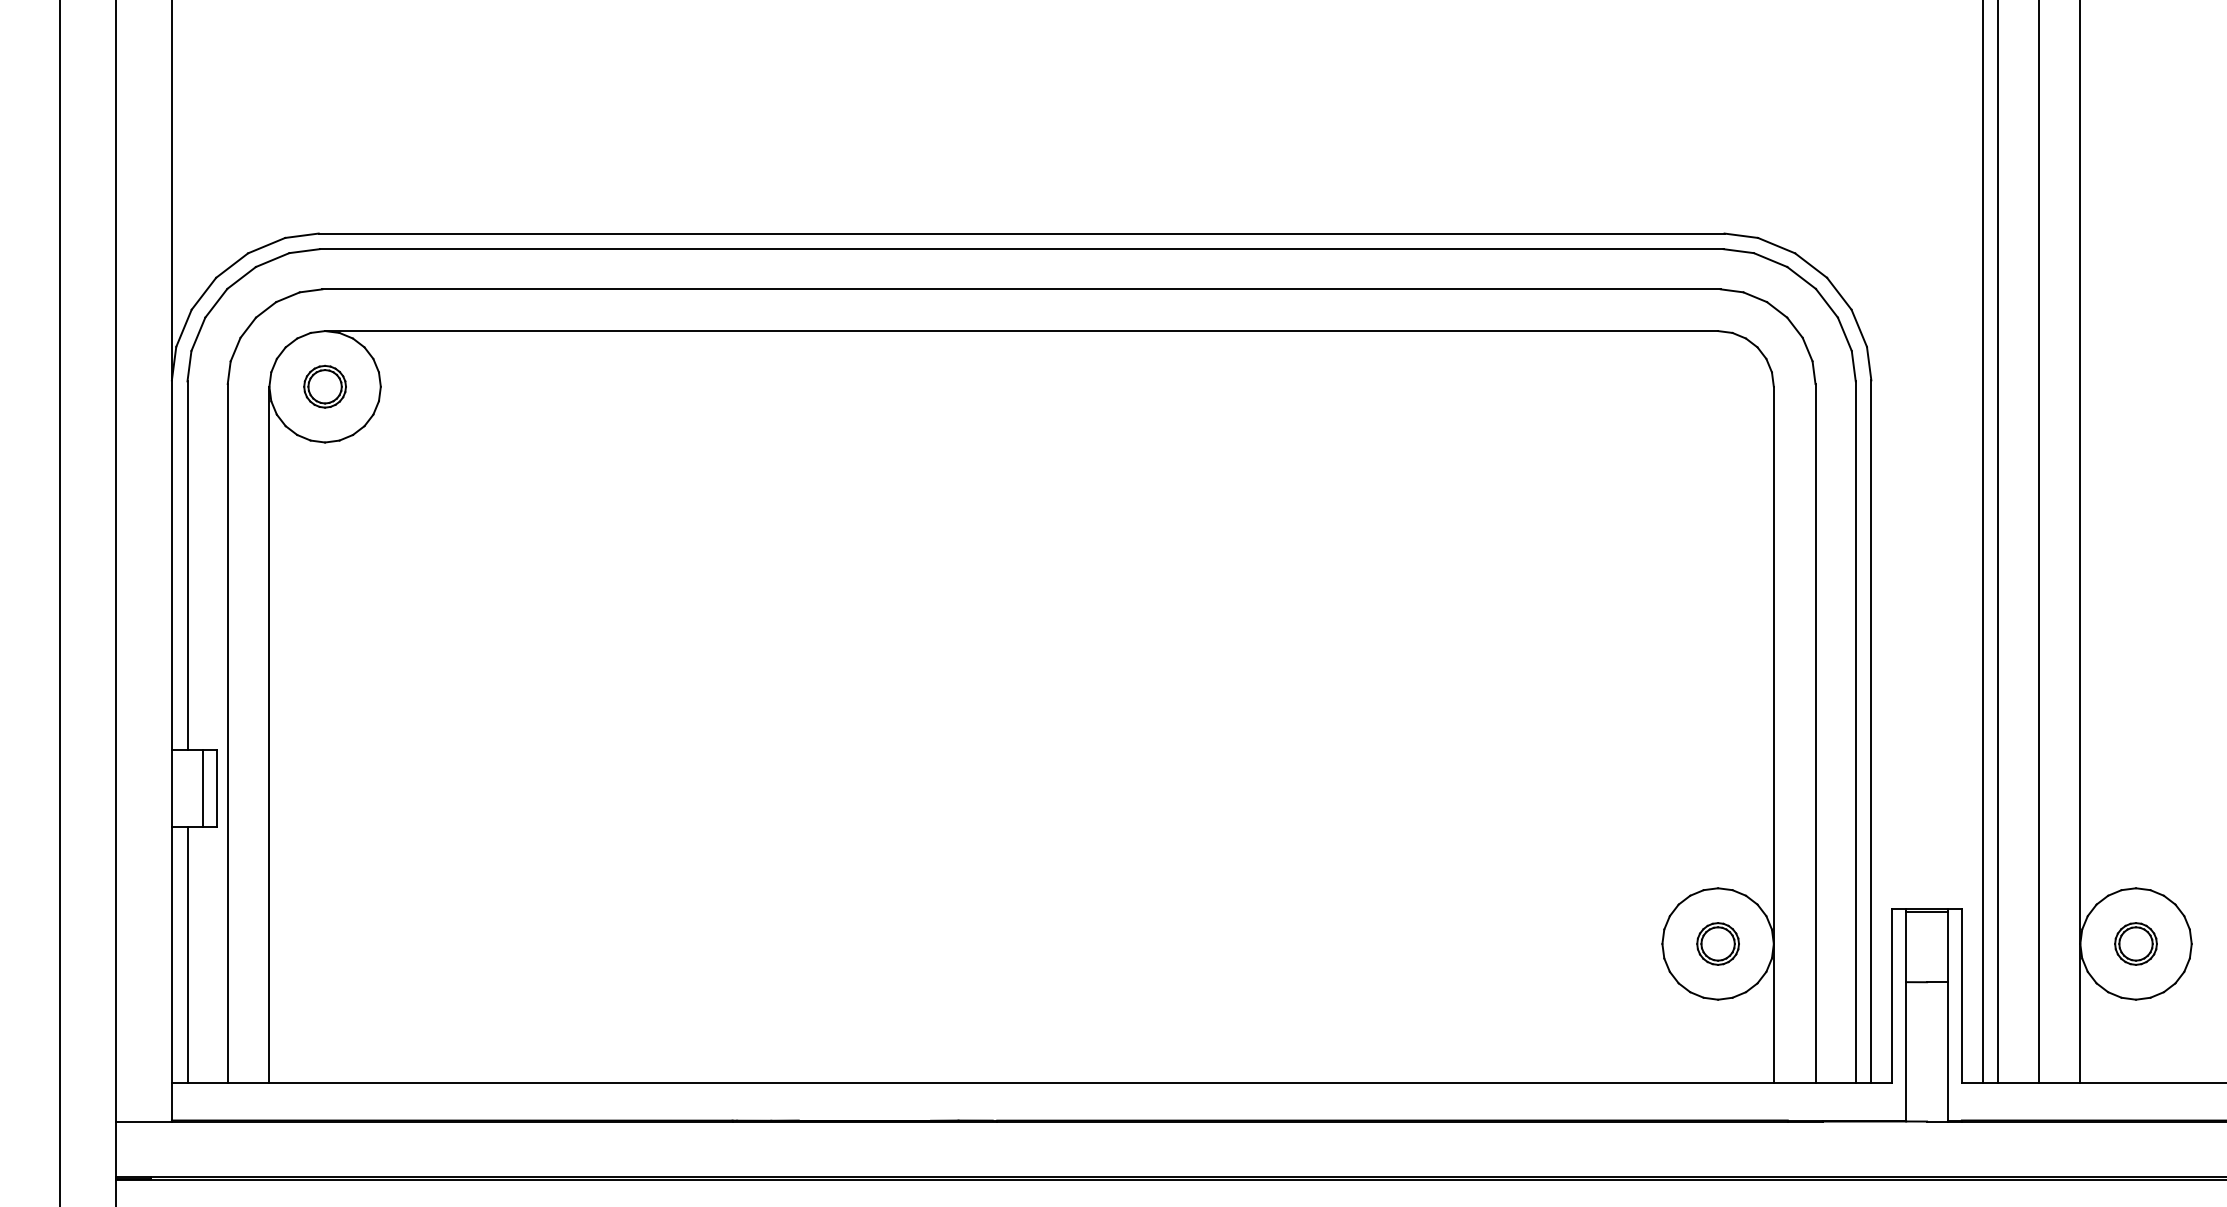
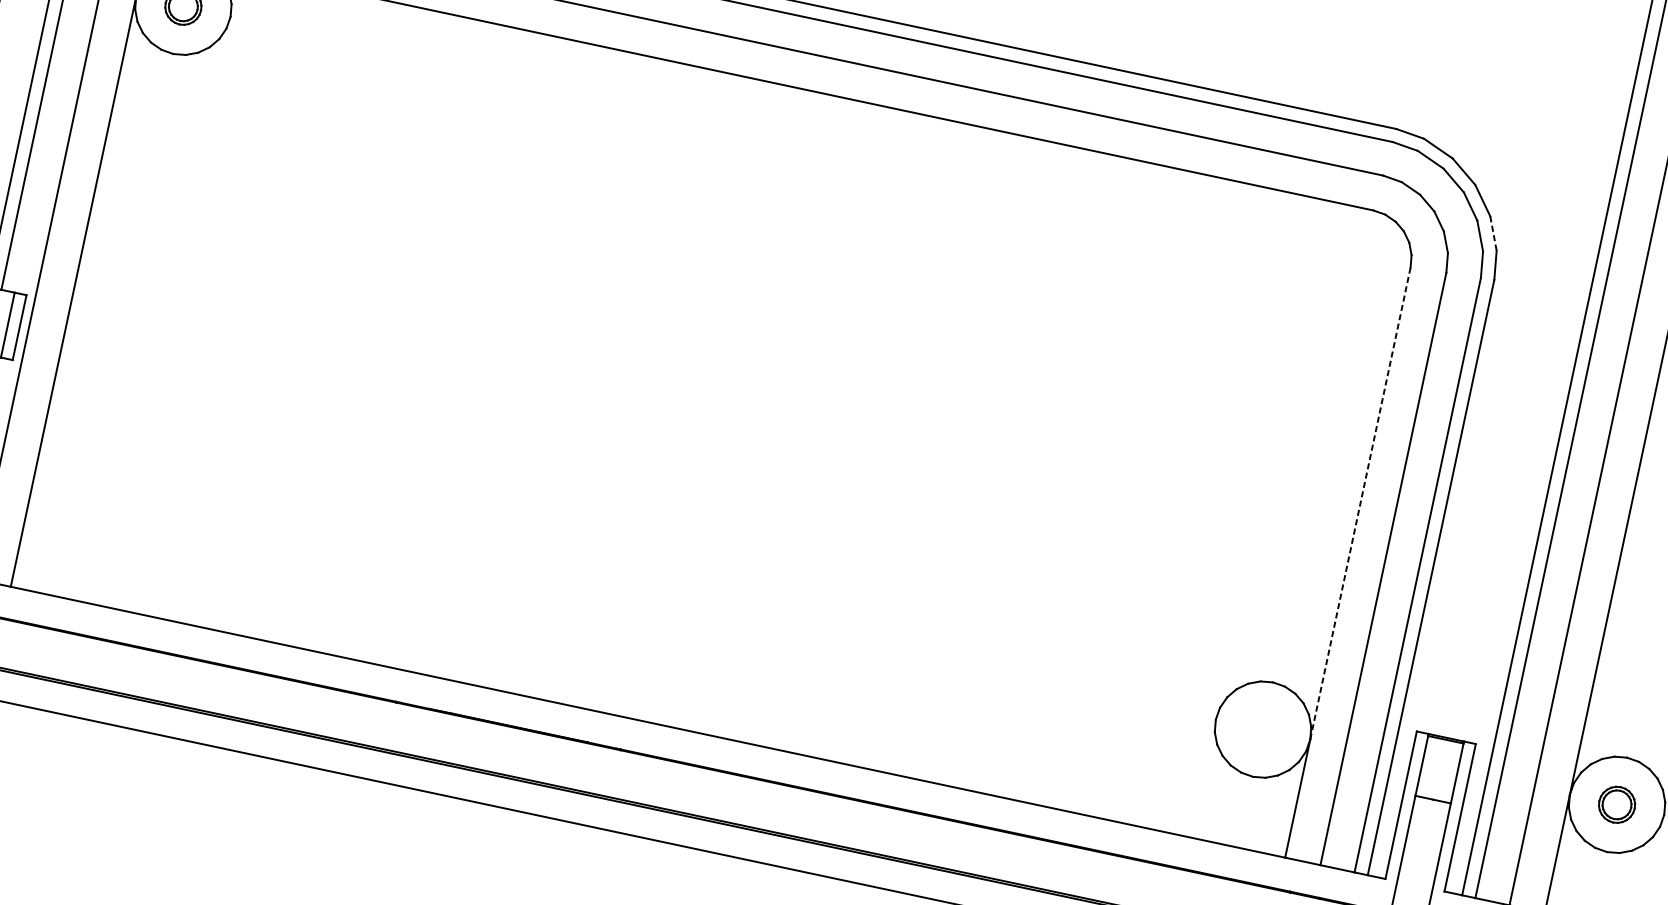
line: (1859, 328) -> (1493, 233), solid -> dashed
line: (1773, 665) -> (1360, 503), solid -> dashed
part: (1717, 943) -> (1262, 729), removed

